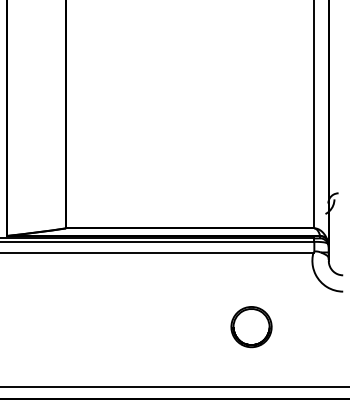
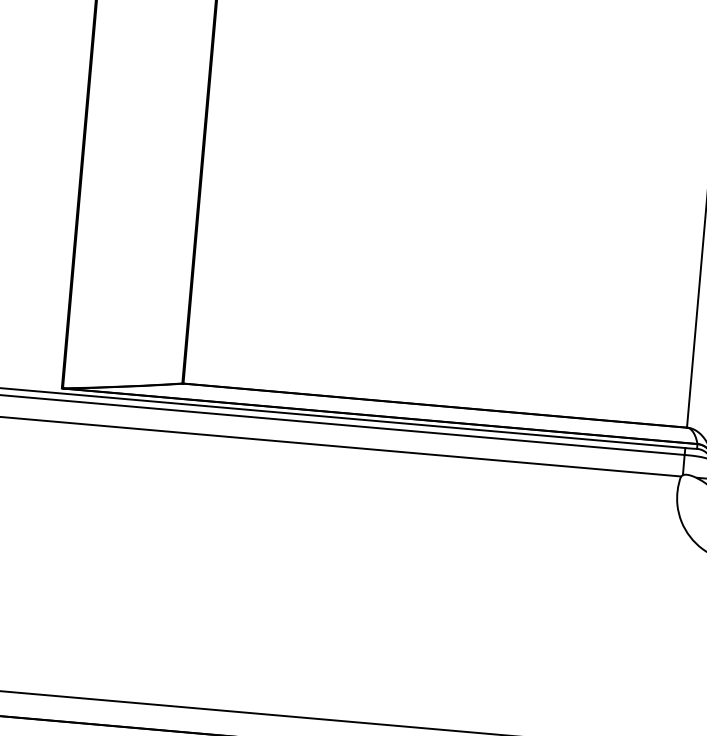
part: (251, 327) -> (541, 617), removed

